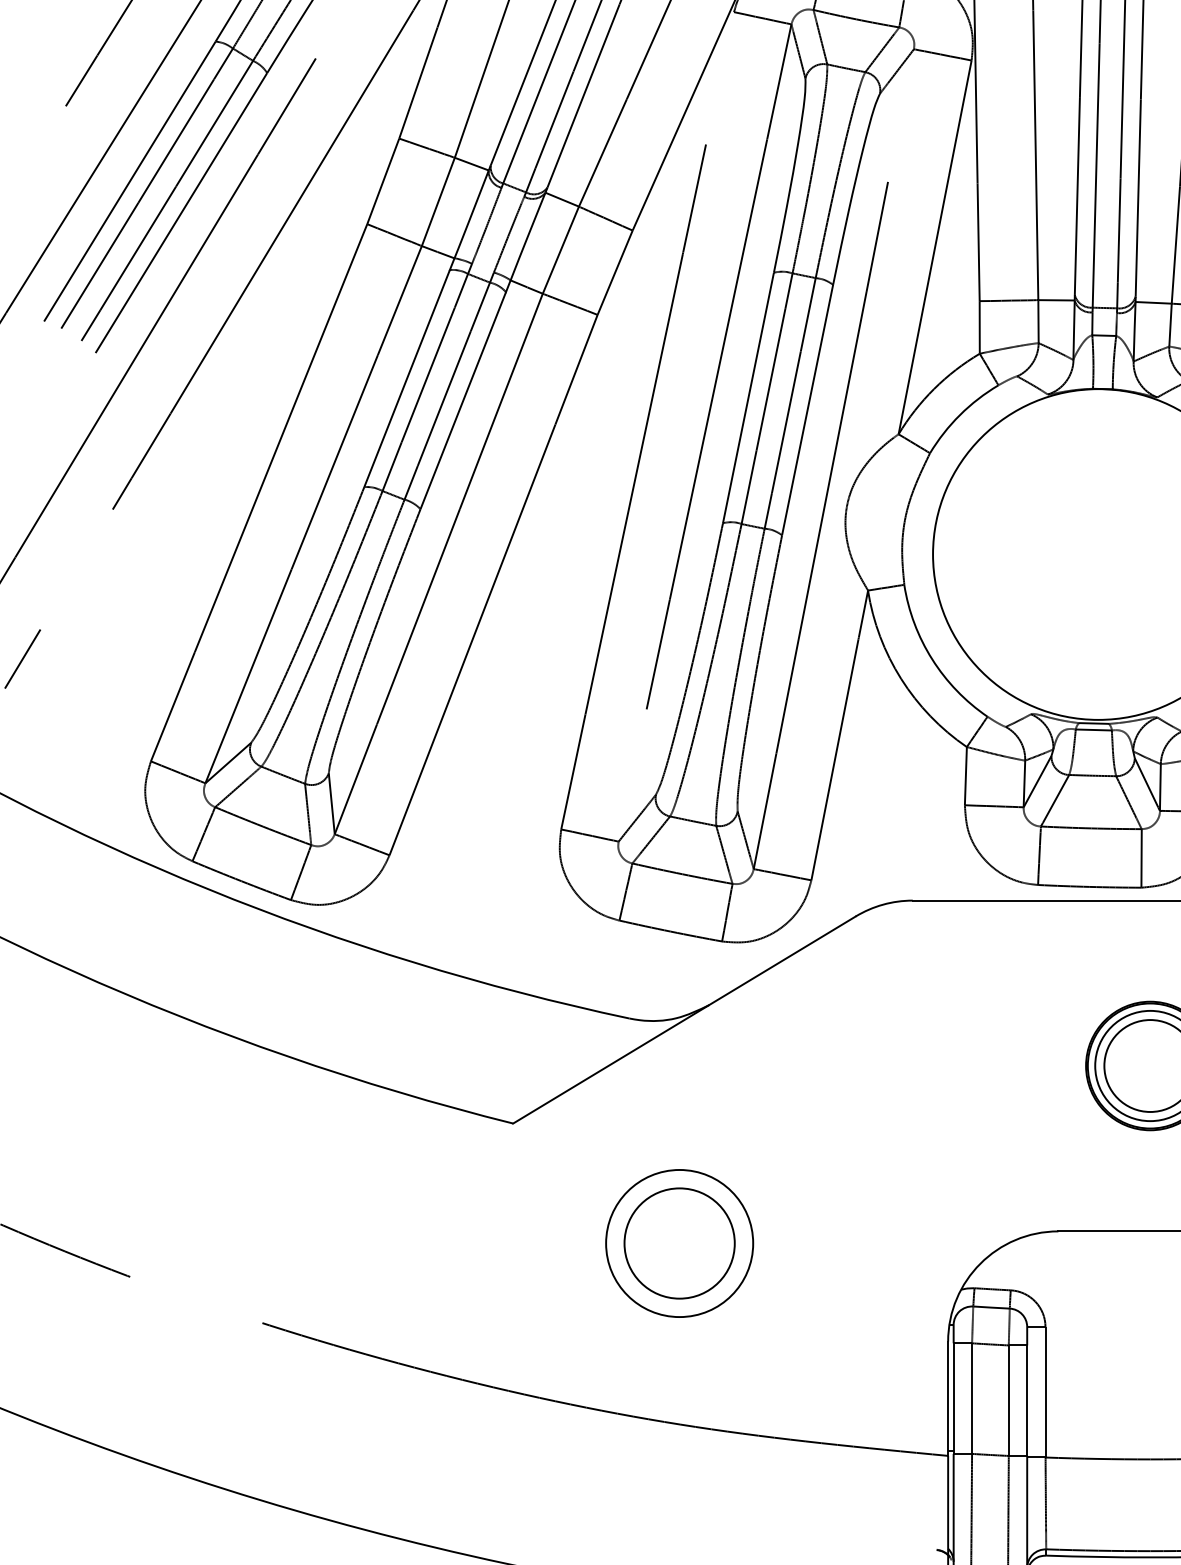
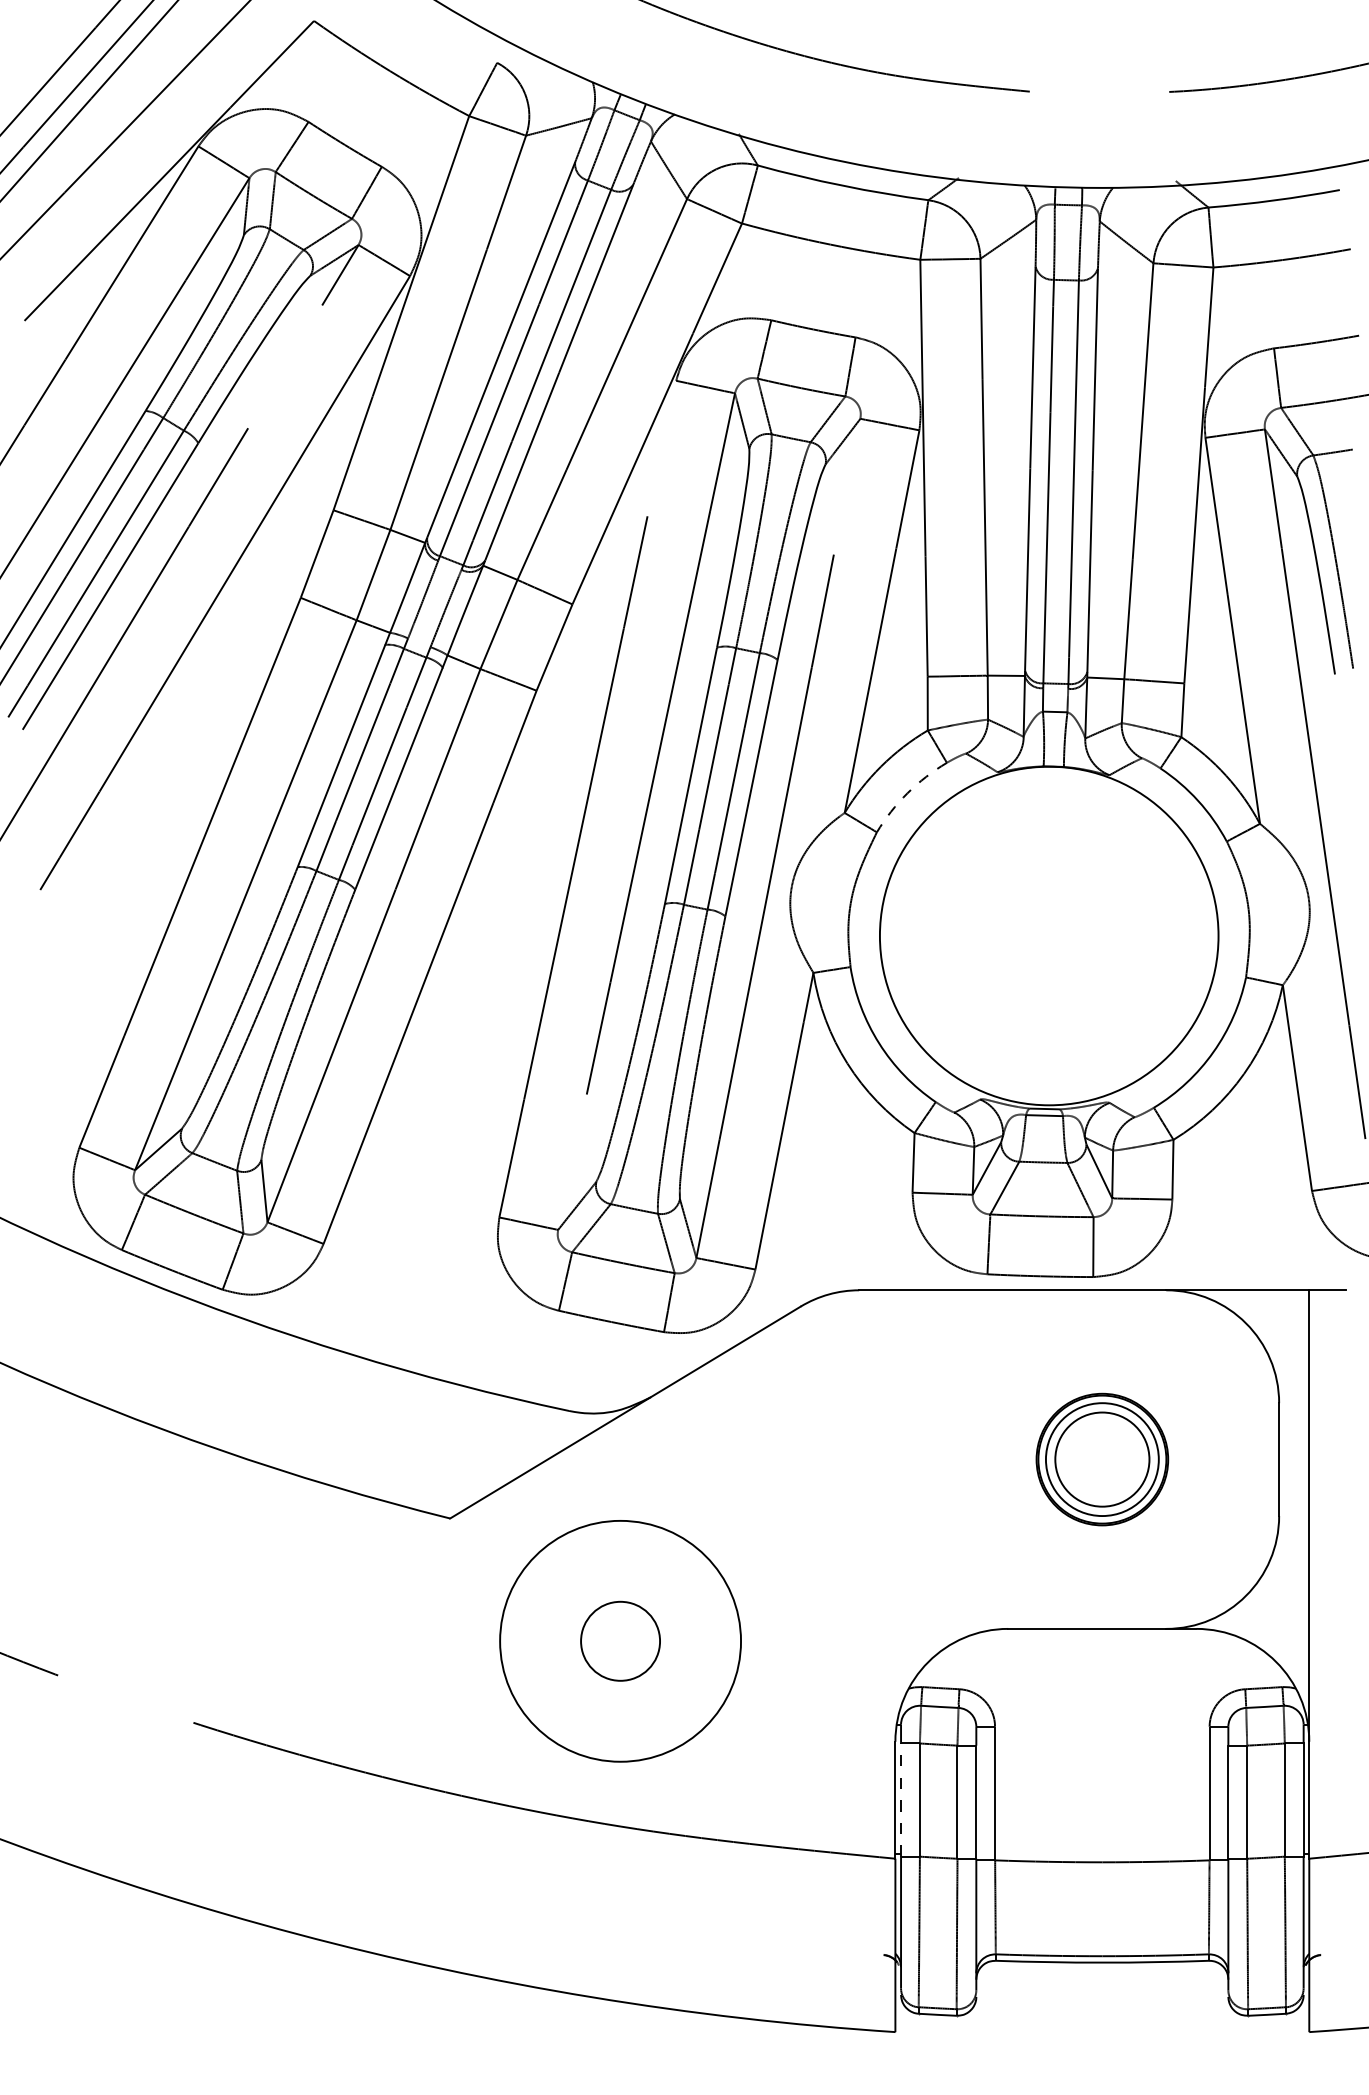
arc: (959, 415) -> (907, 793), solid -> dashed
circle: (679, 1242) -> (620, 1640), size x0.7
circle: (679, 1243) -> (620, 1641), size x1.6
line: (954, 1399) -> (901, 1800), solid -> dashed

